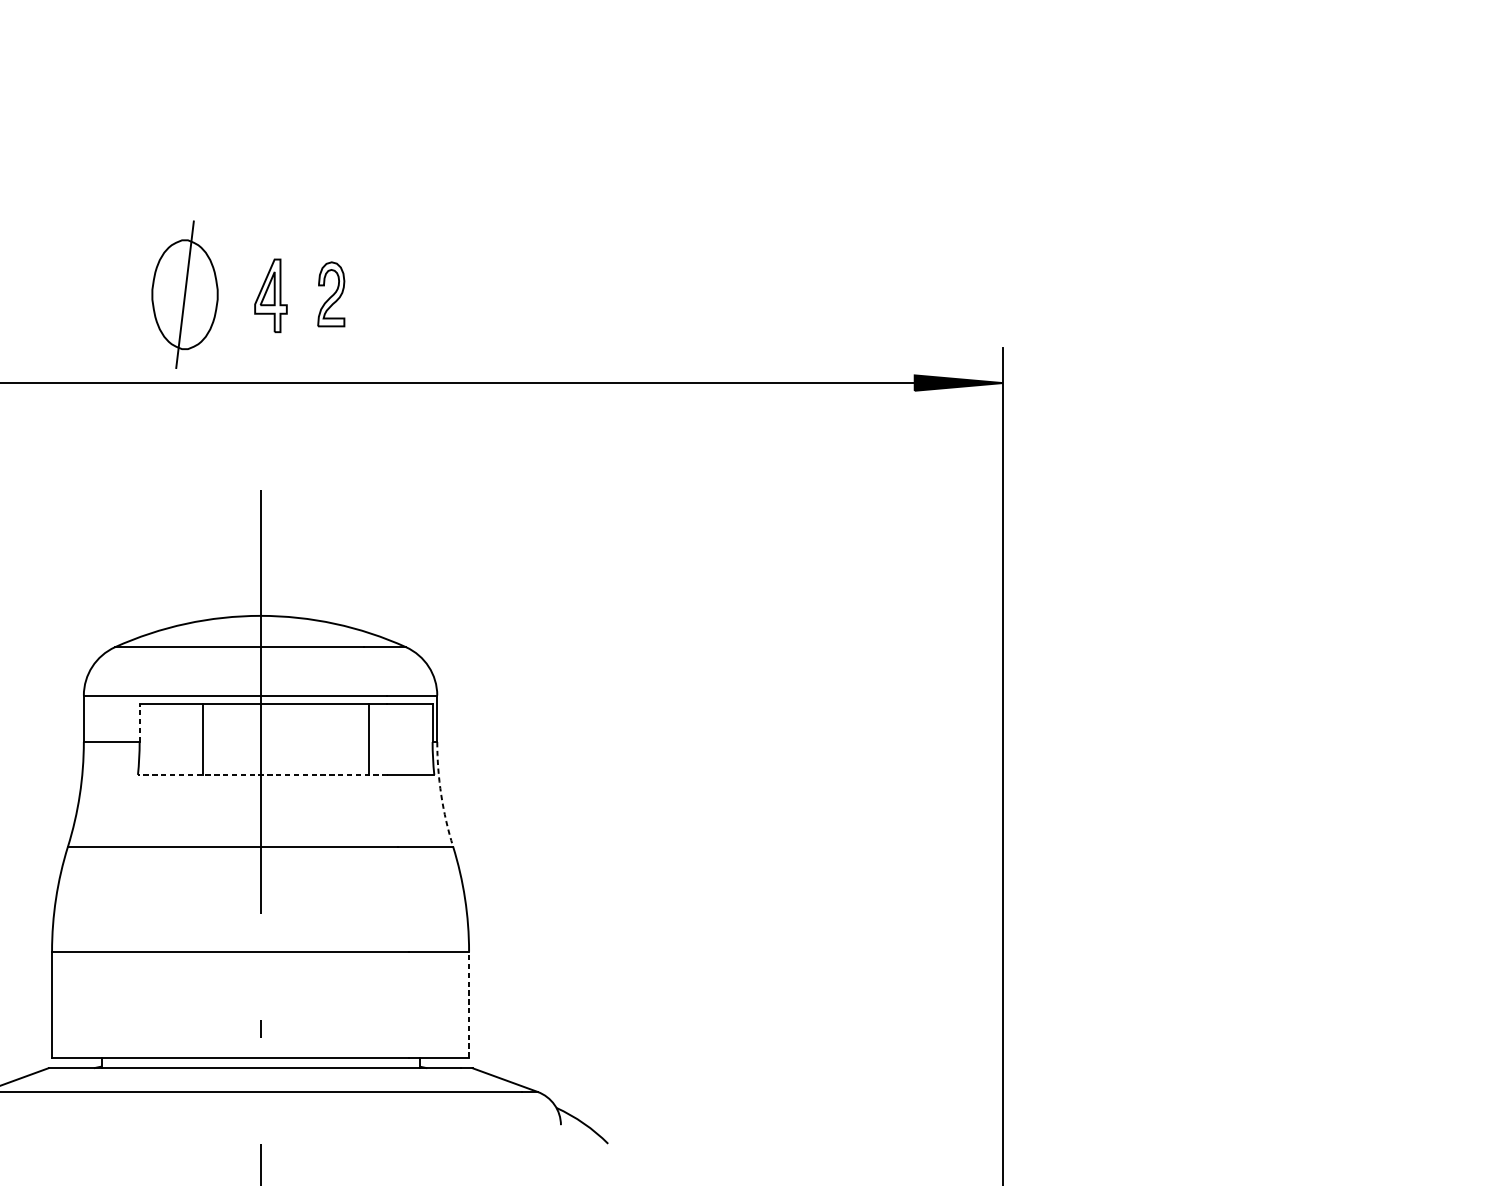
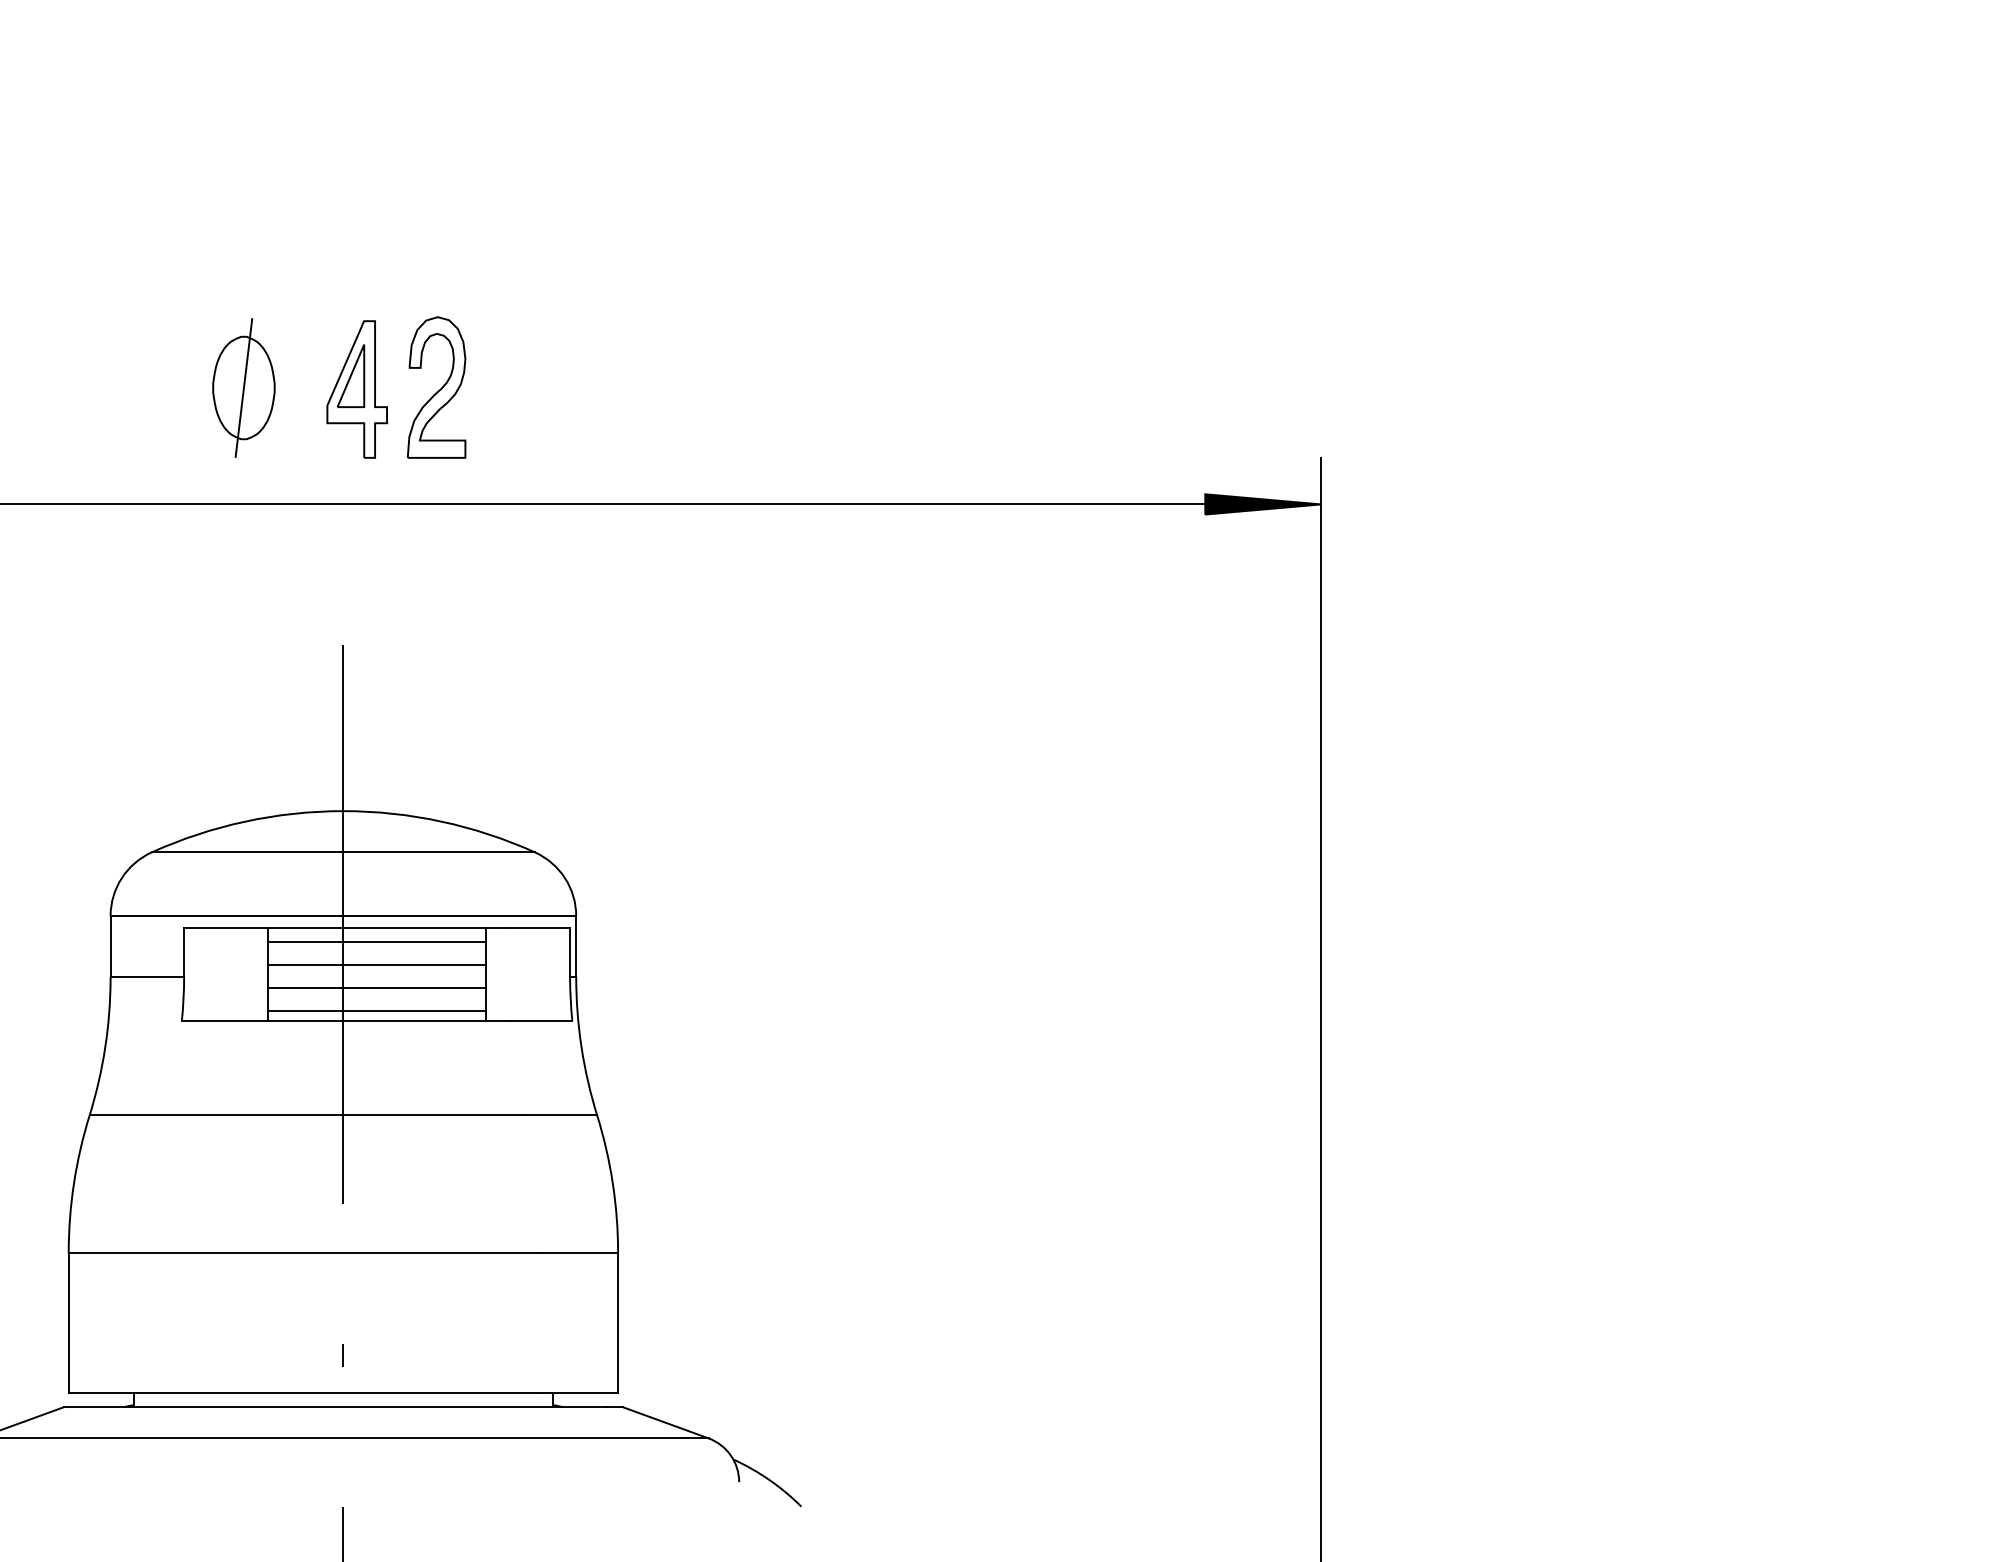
part: (184, 294) -> (243, 387), size x0.71
part: (331, 294) -> (436, 387), size x1.67
part: (270, 295) -> (356, 389), size x1.43
line: (285, 714) -> (376, 941), added
line: (139, 723) -> (184, 952), dashed -> solid
line: (285, 732) -> (376, 964), added
line: (285, 750) -> (376, 988), added
line: (285, 767) -> (376, 1011), added
line: (262, 774) -> (345, 1020), dashed -> solid
arc: (441, 795) -> (581, 1047), dashed -> solid
line: (469, 1004) -> (618, 1323), dashed -> solid

